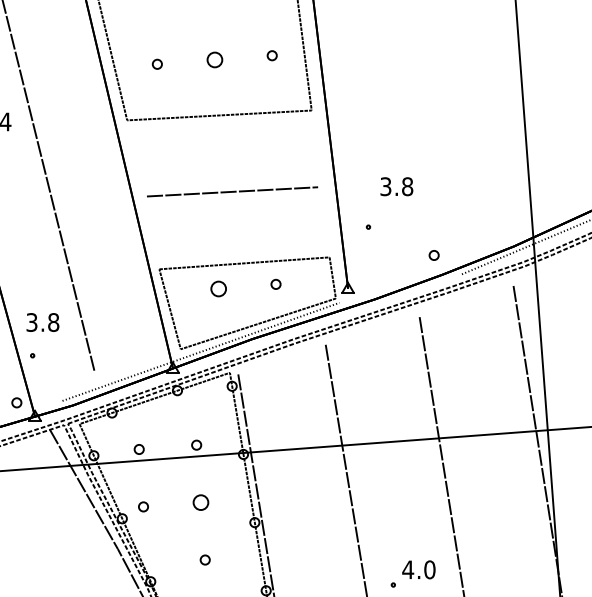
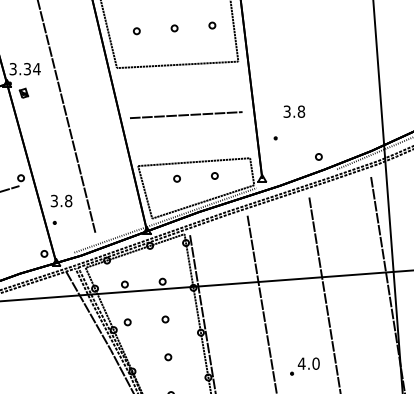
part: (214, 60) -> (174, 28), size x0.62
part: (217, 288) -> (176, 178), size x0.62
part: (200, 502) -> (165, 319), size x0.62

